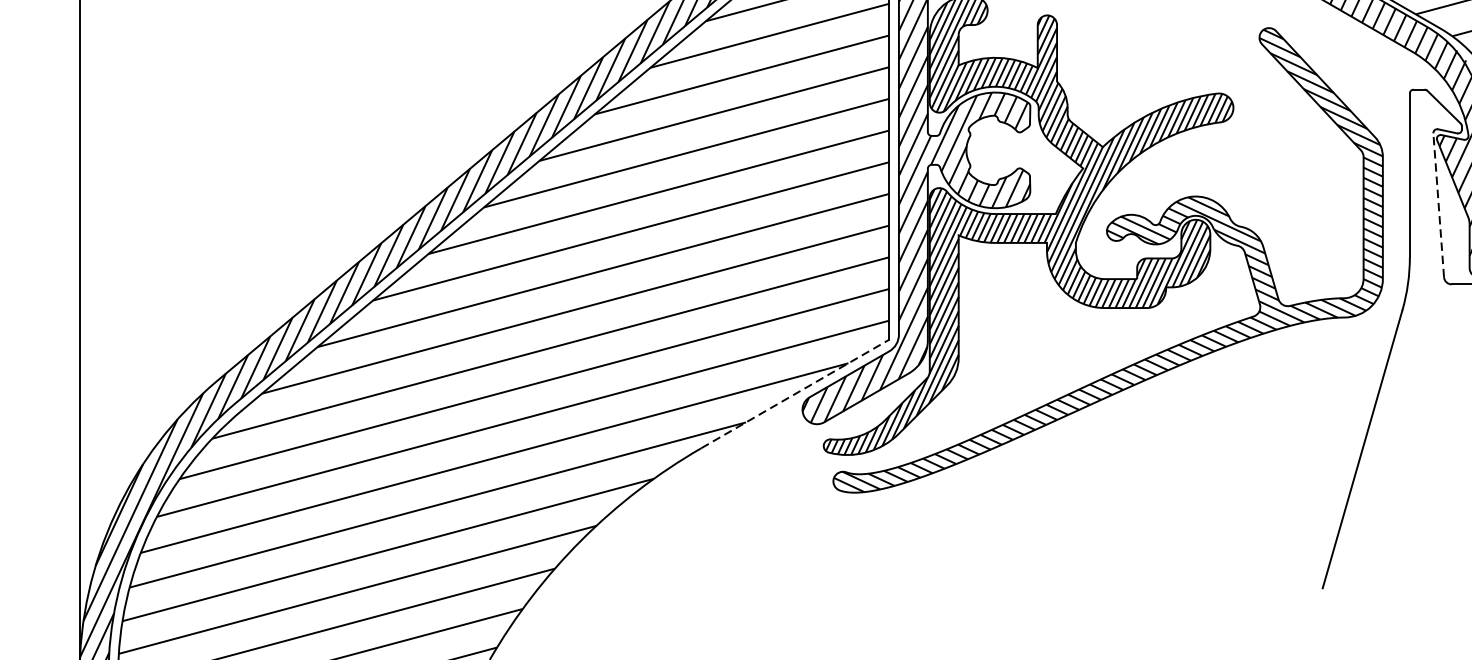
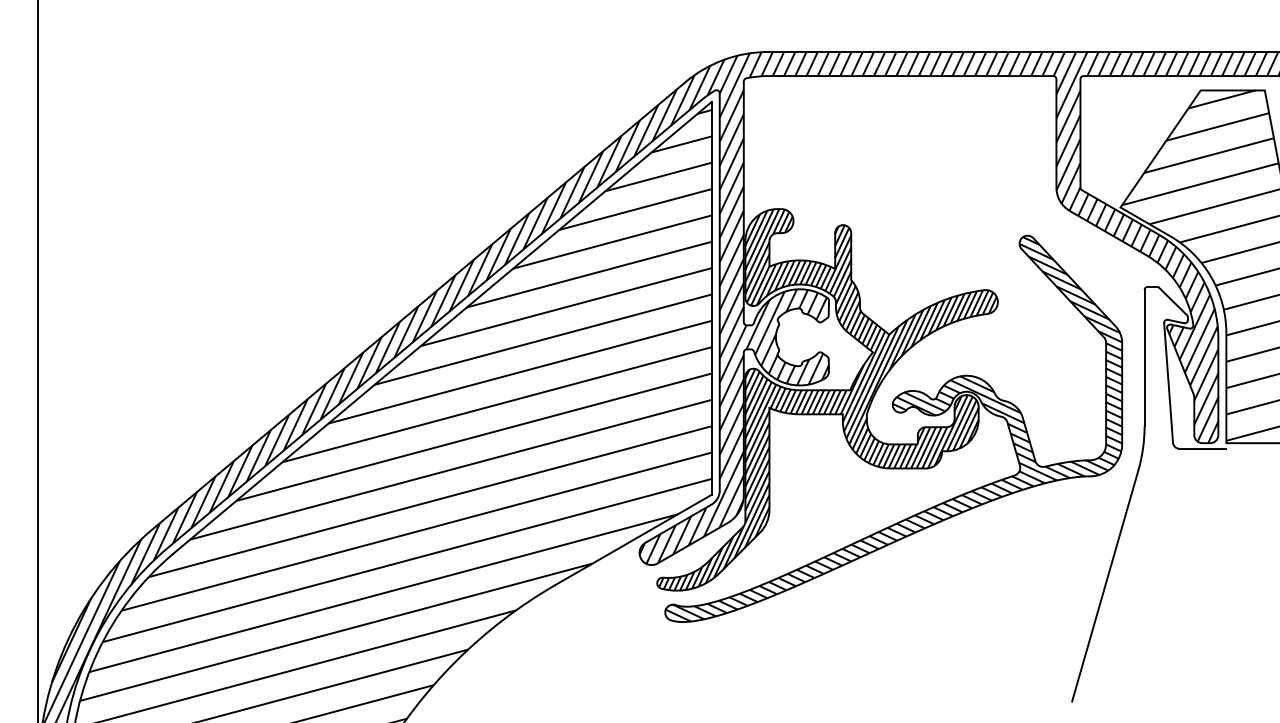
line: (1438, 205) -> (1168, 383), dashed -> solid
line: (796, 393) -> (634, 539), dashed -> solid

